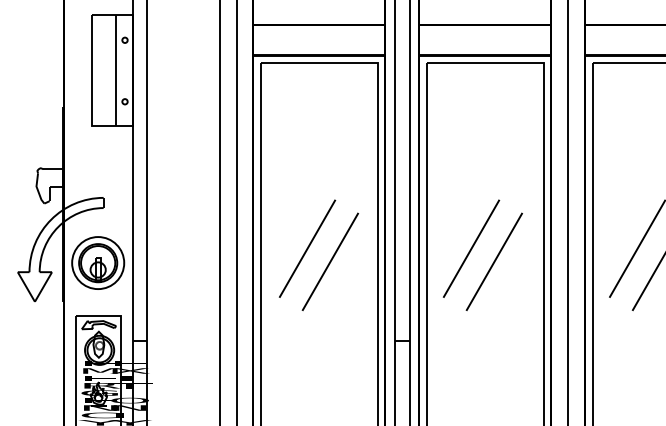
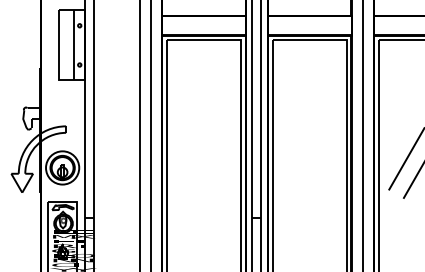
line: (306, 248) -> (195, 158), removed
line: (470, 248) -> (300, 158), removed
line: (329, 260) -> (210, 166), removed
line: (494, 260) -> (315, 166), removed

